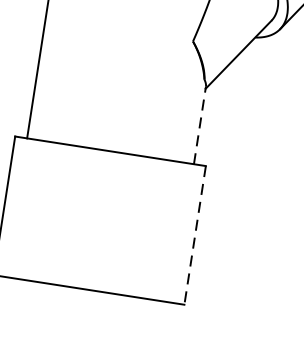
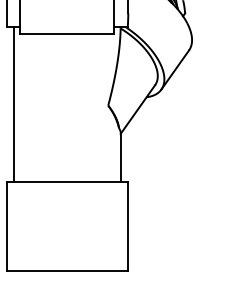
line: (199, 125) -> (120, 157), dashed -> solid
line: (195, 235) -> (128, 226), dashed -> solid

